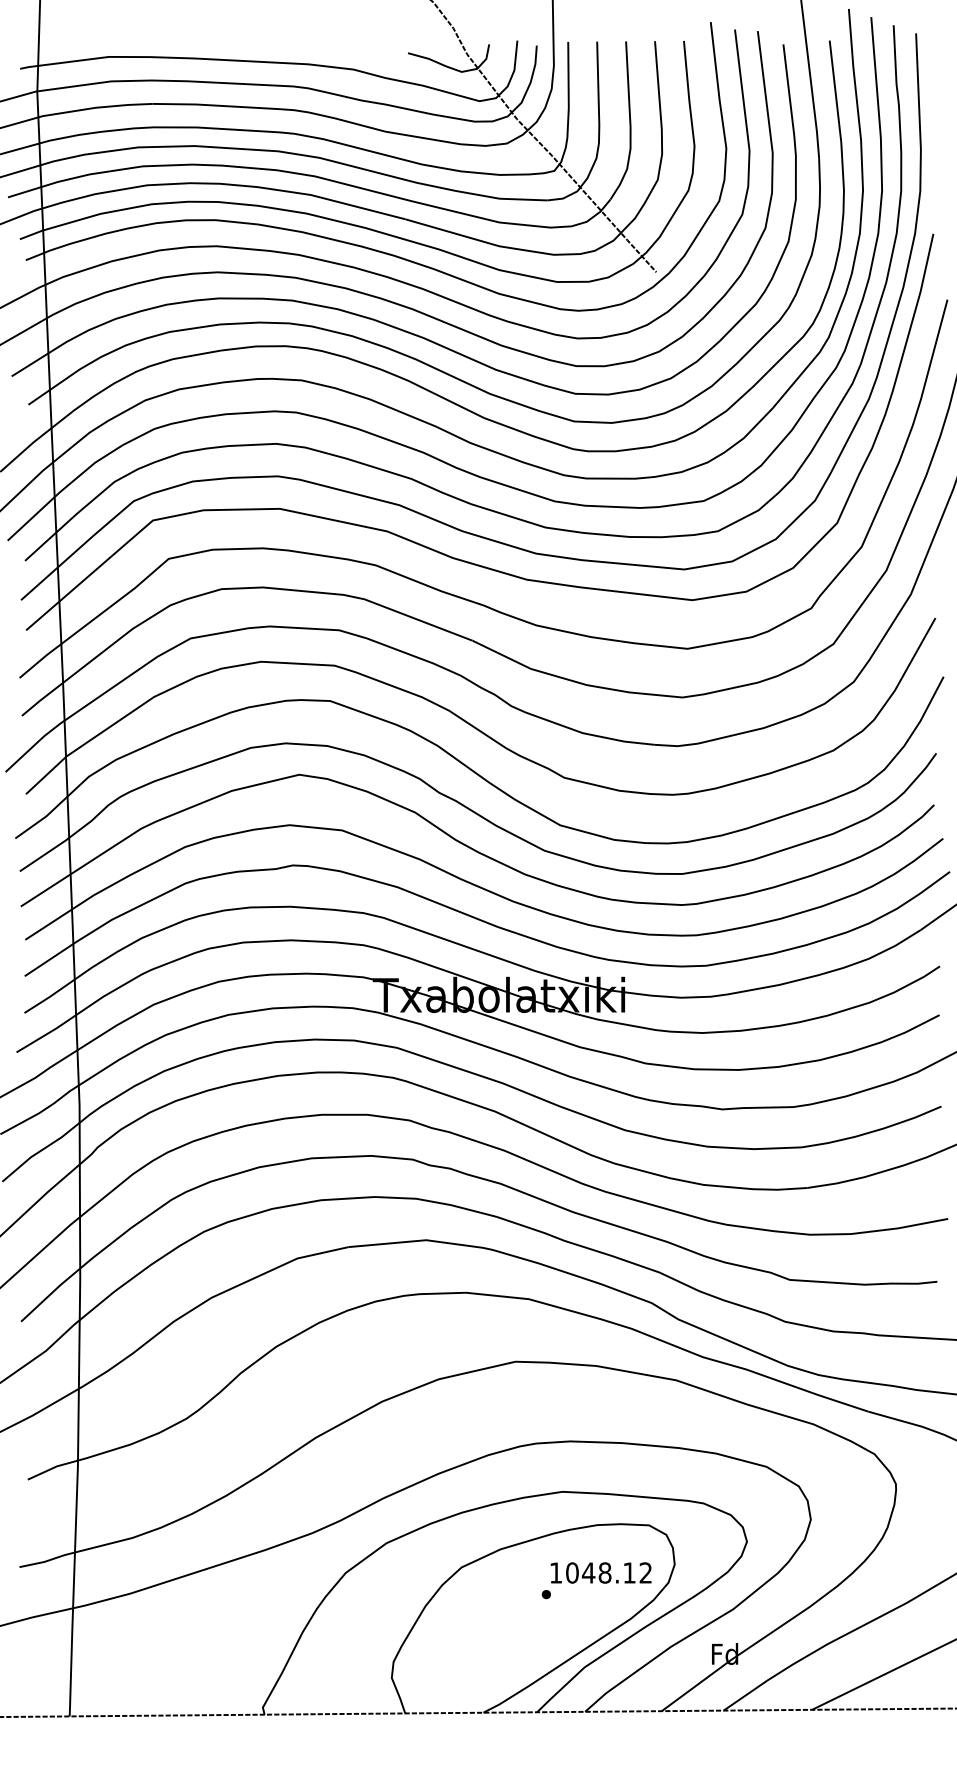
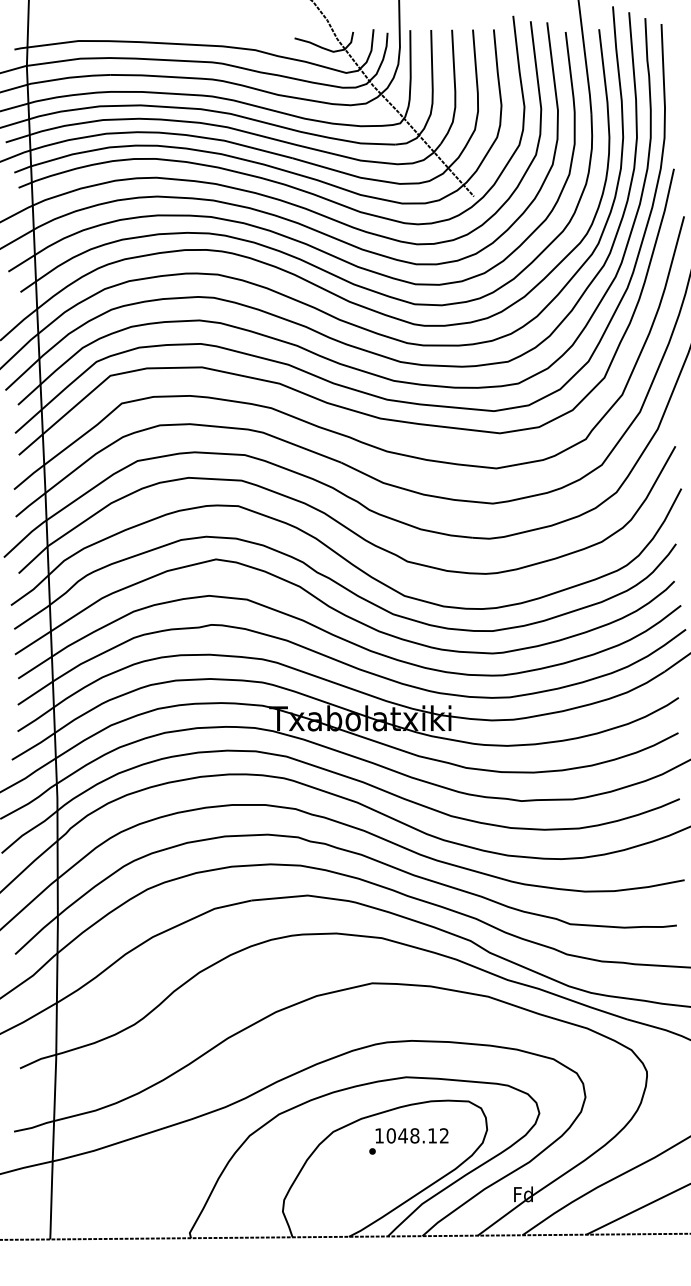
text: (596, 1580) -> (408, 1141), moved

